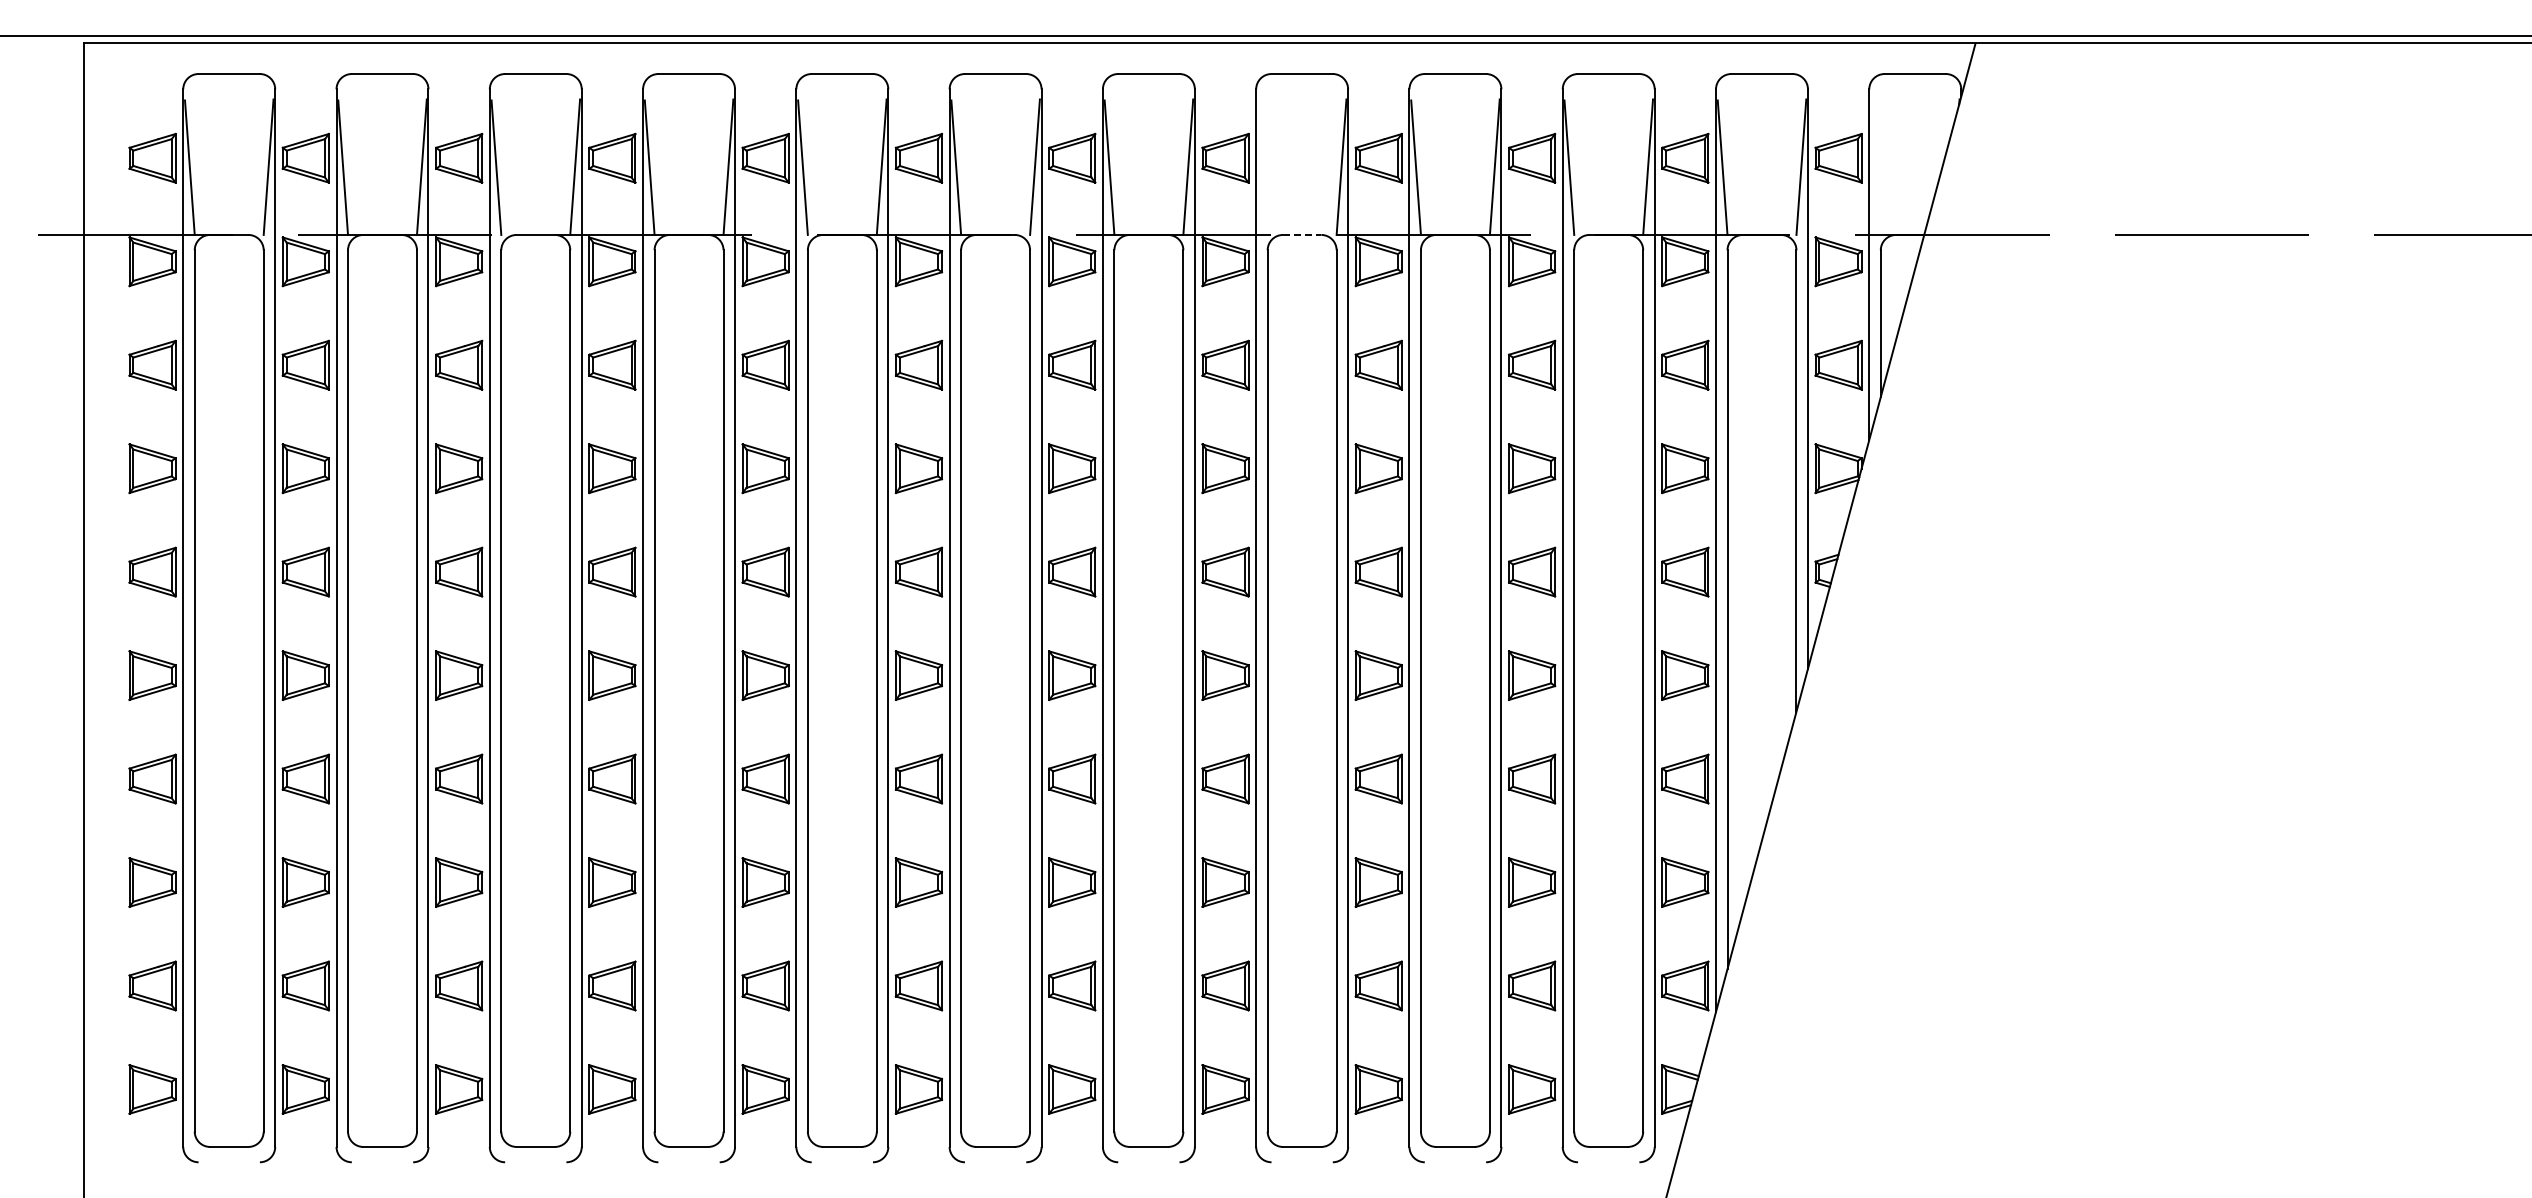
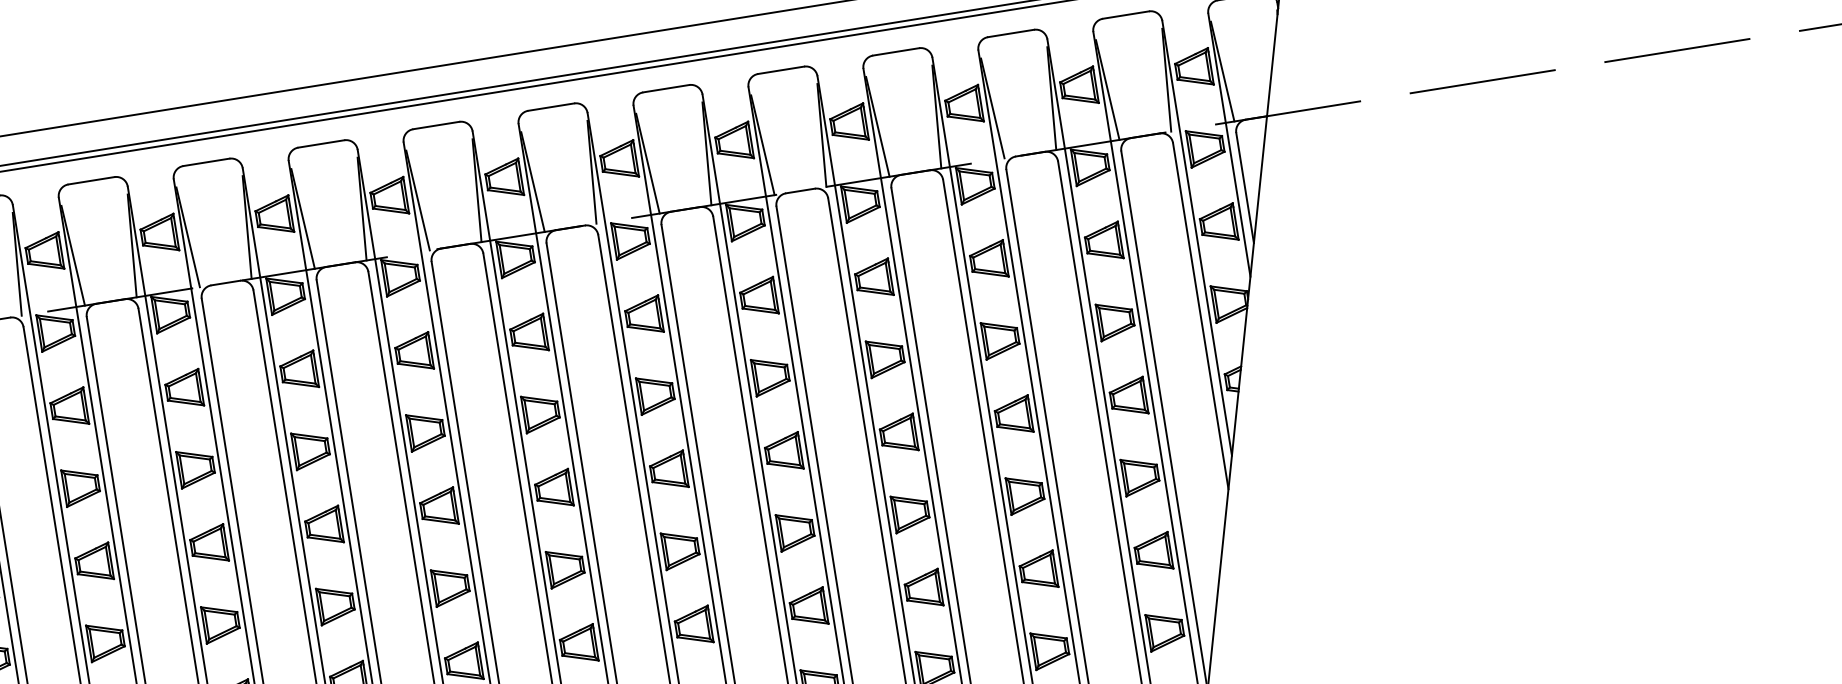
line: (1262, 167) -> (762, 145), added
line: (1875, 167) -> (1222, 71), added
line: (1302, 234) -> (800, 190), dashed -> solid

